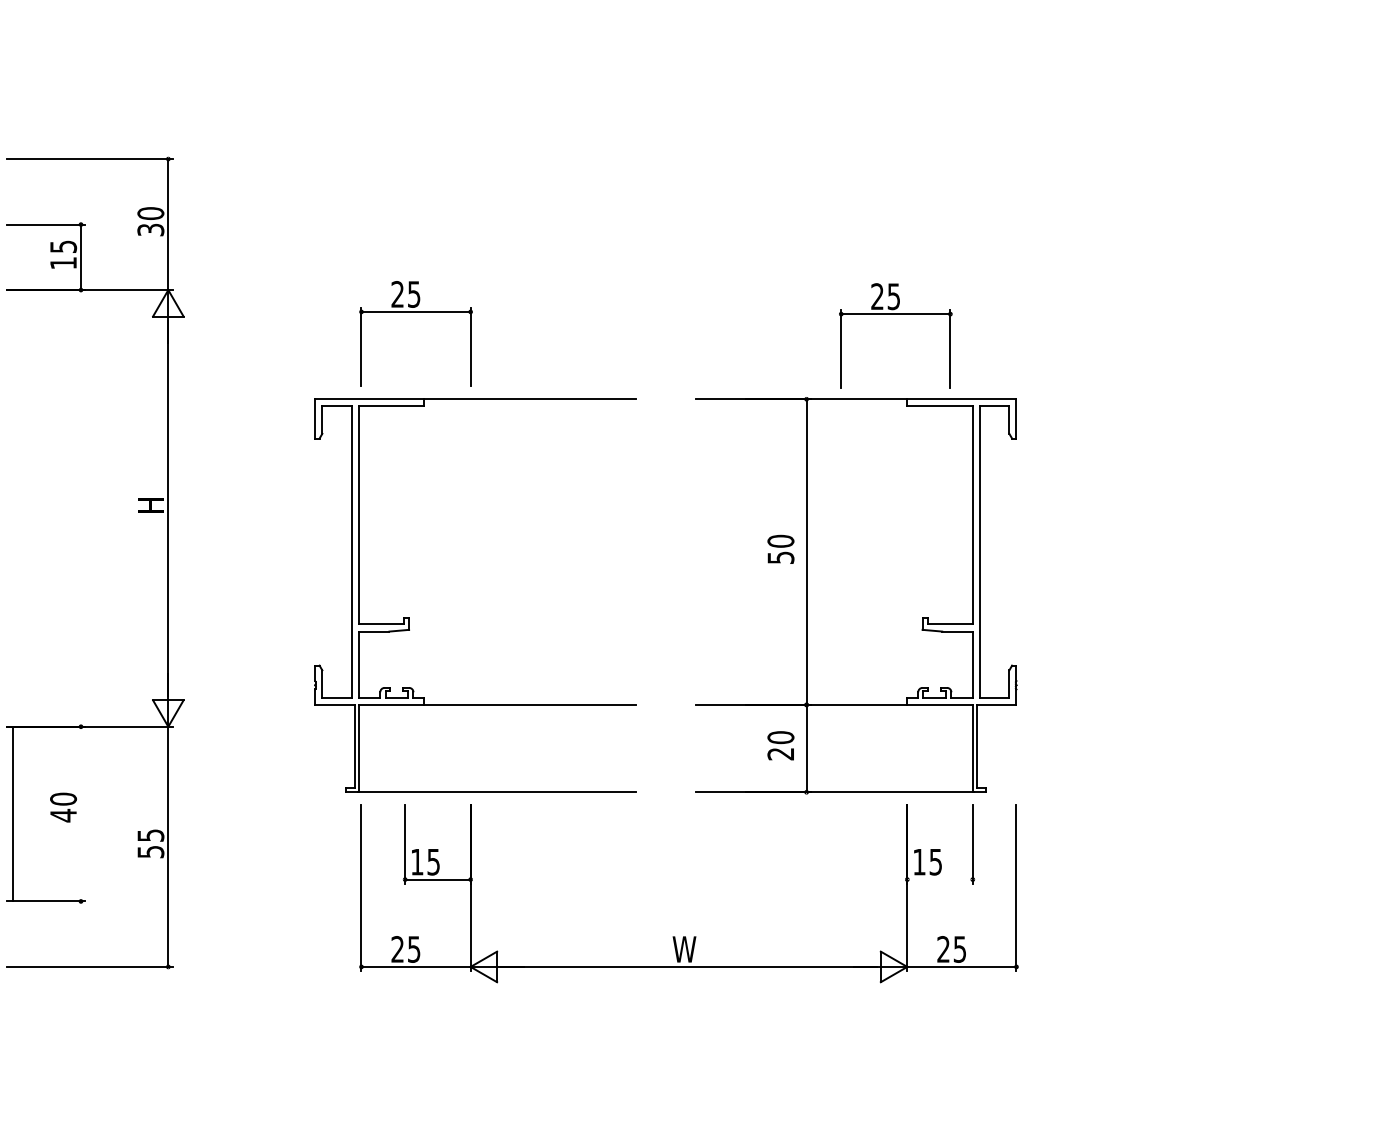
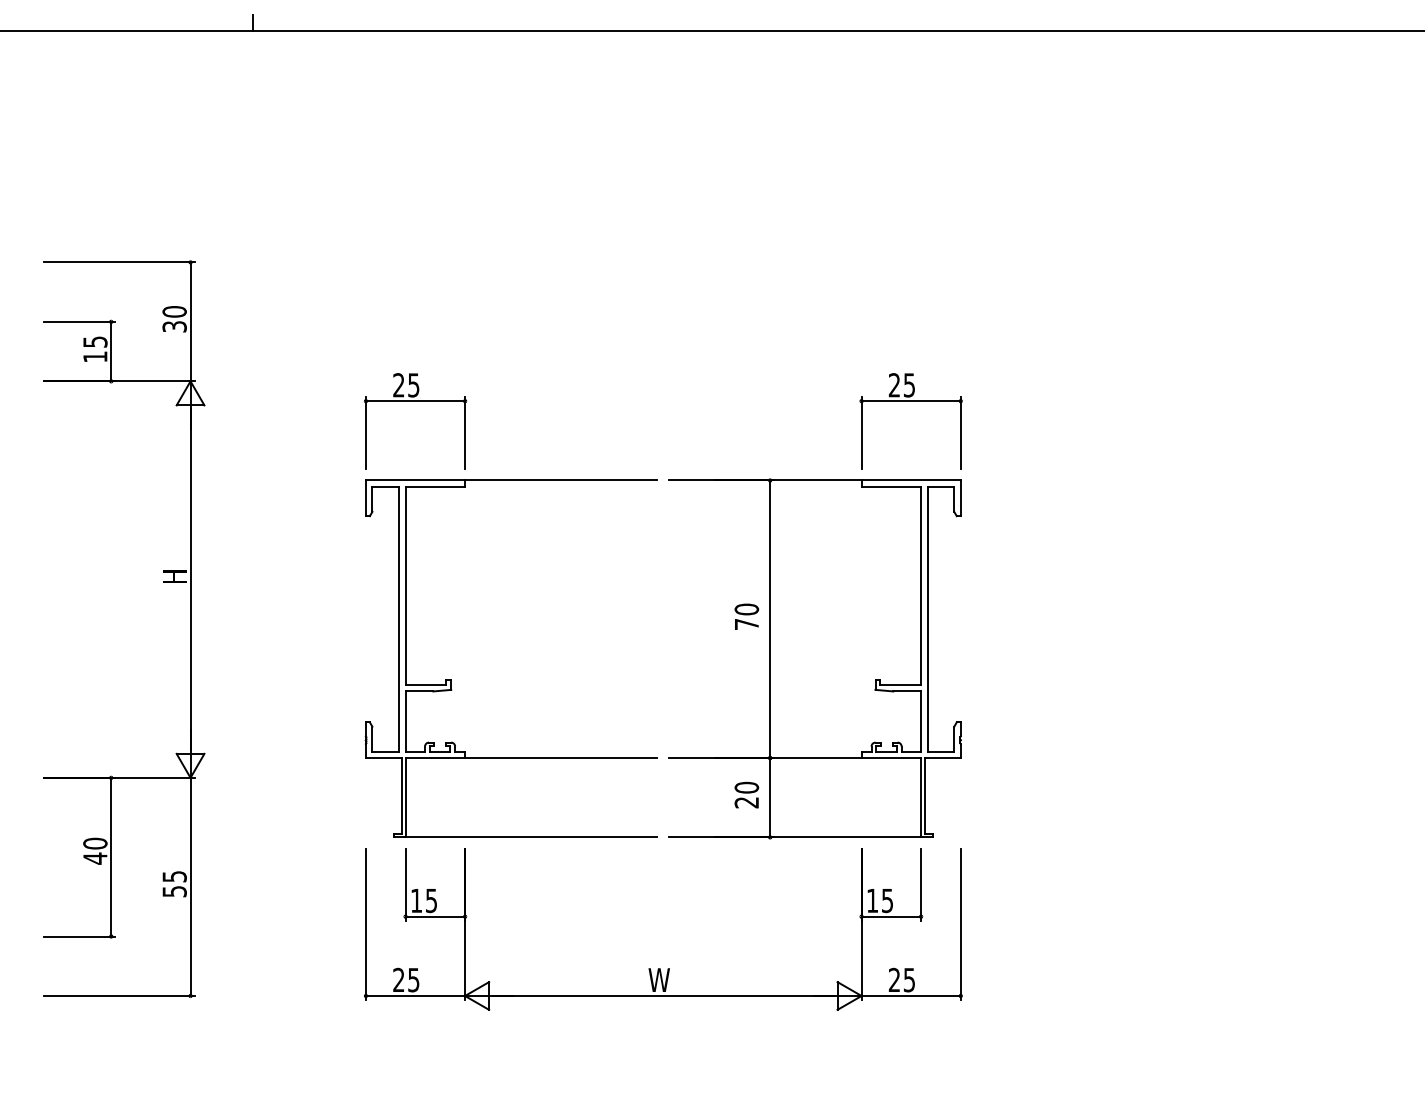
part: (895, 314) -> (910, 401), moved
text: (781, 557) -> (747, 624), 50 -> 70
part: (409, 618) -> (451, 679), moved
line: (13, 813) -> (111, 856), moved
line: (940, 879) -> (891, 916), added

